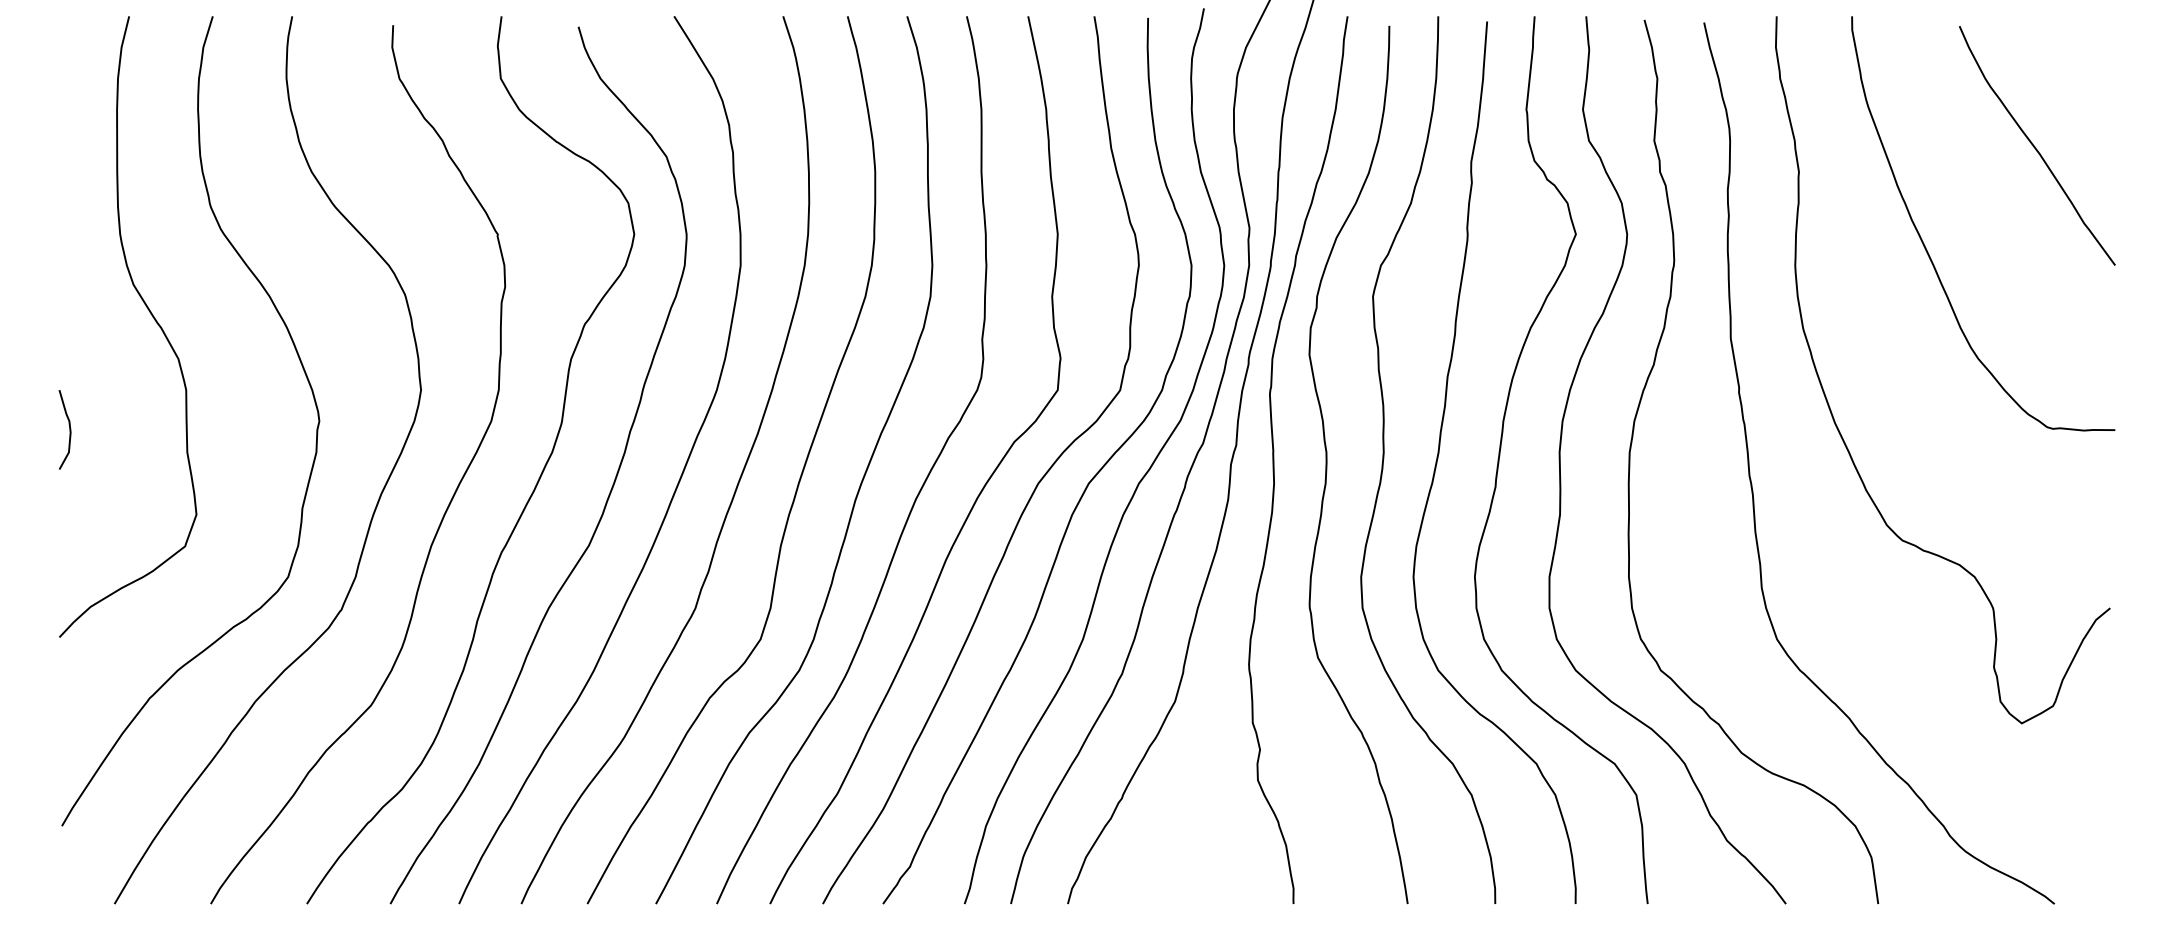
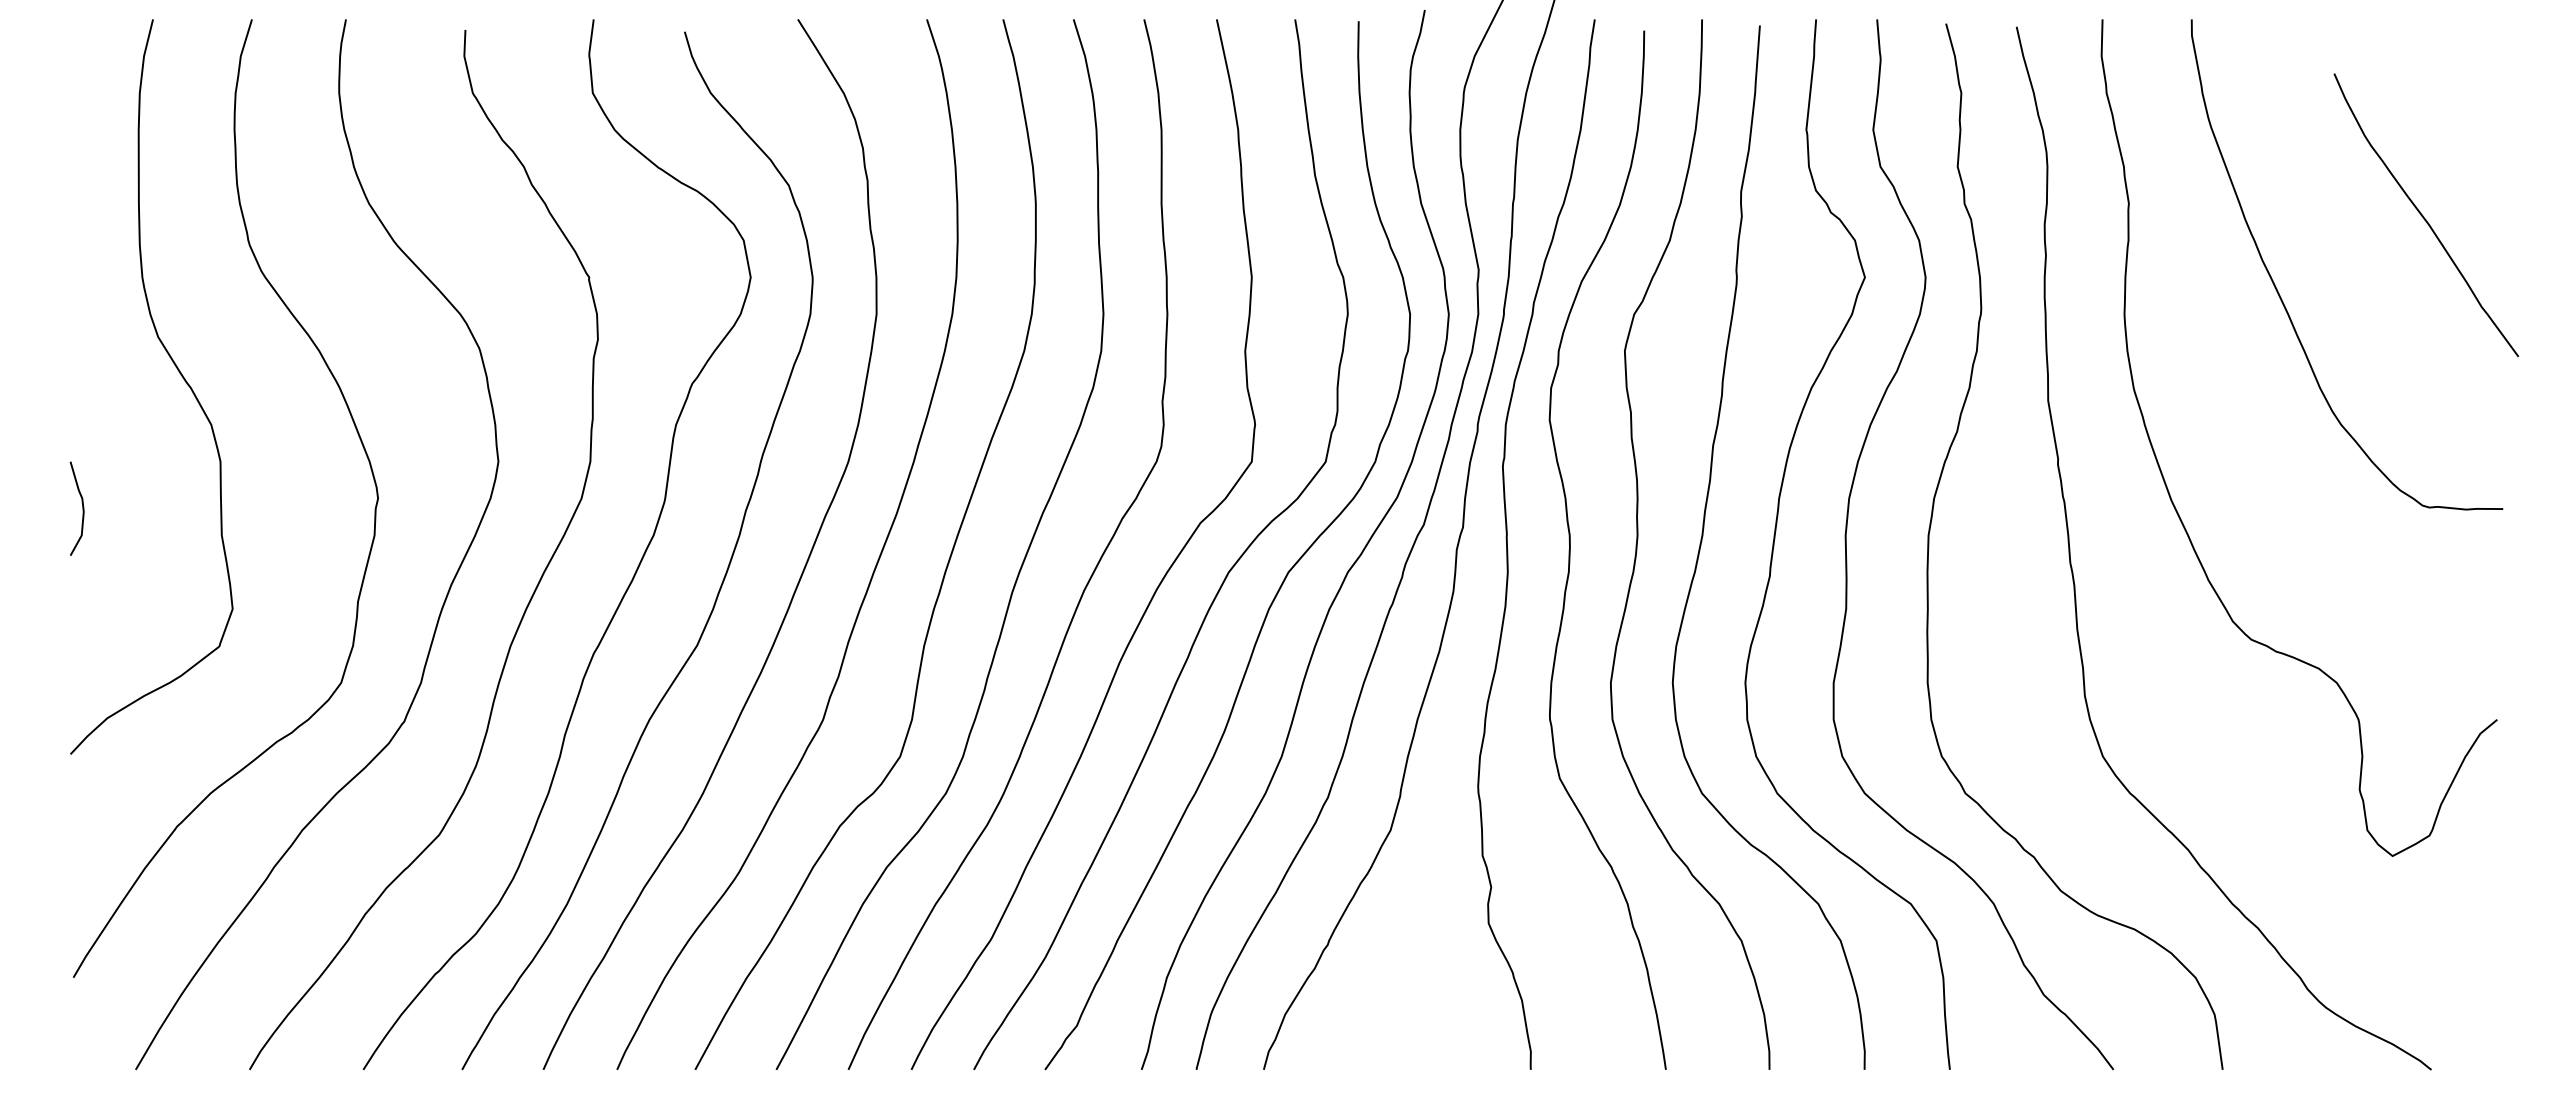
curve: (2035, 146) -> (2424, 216), moved

